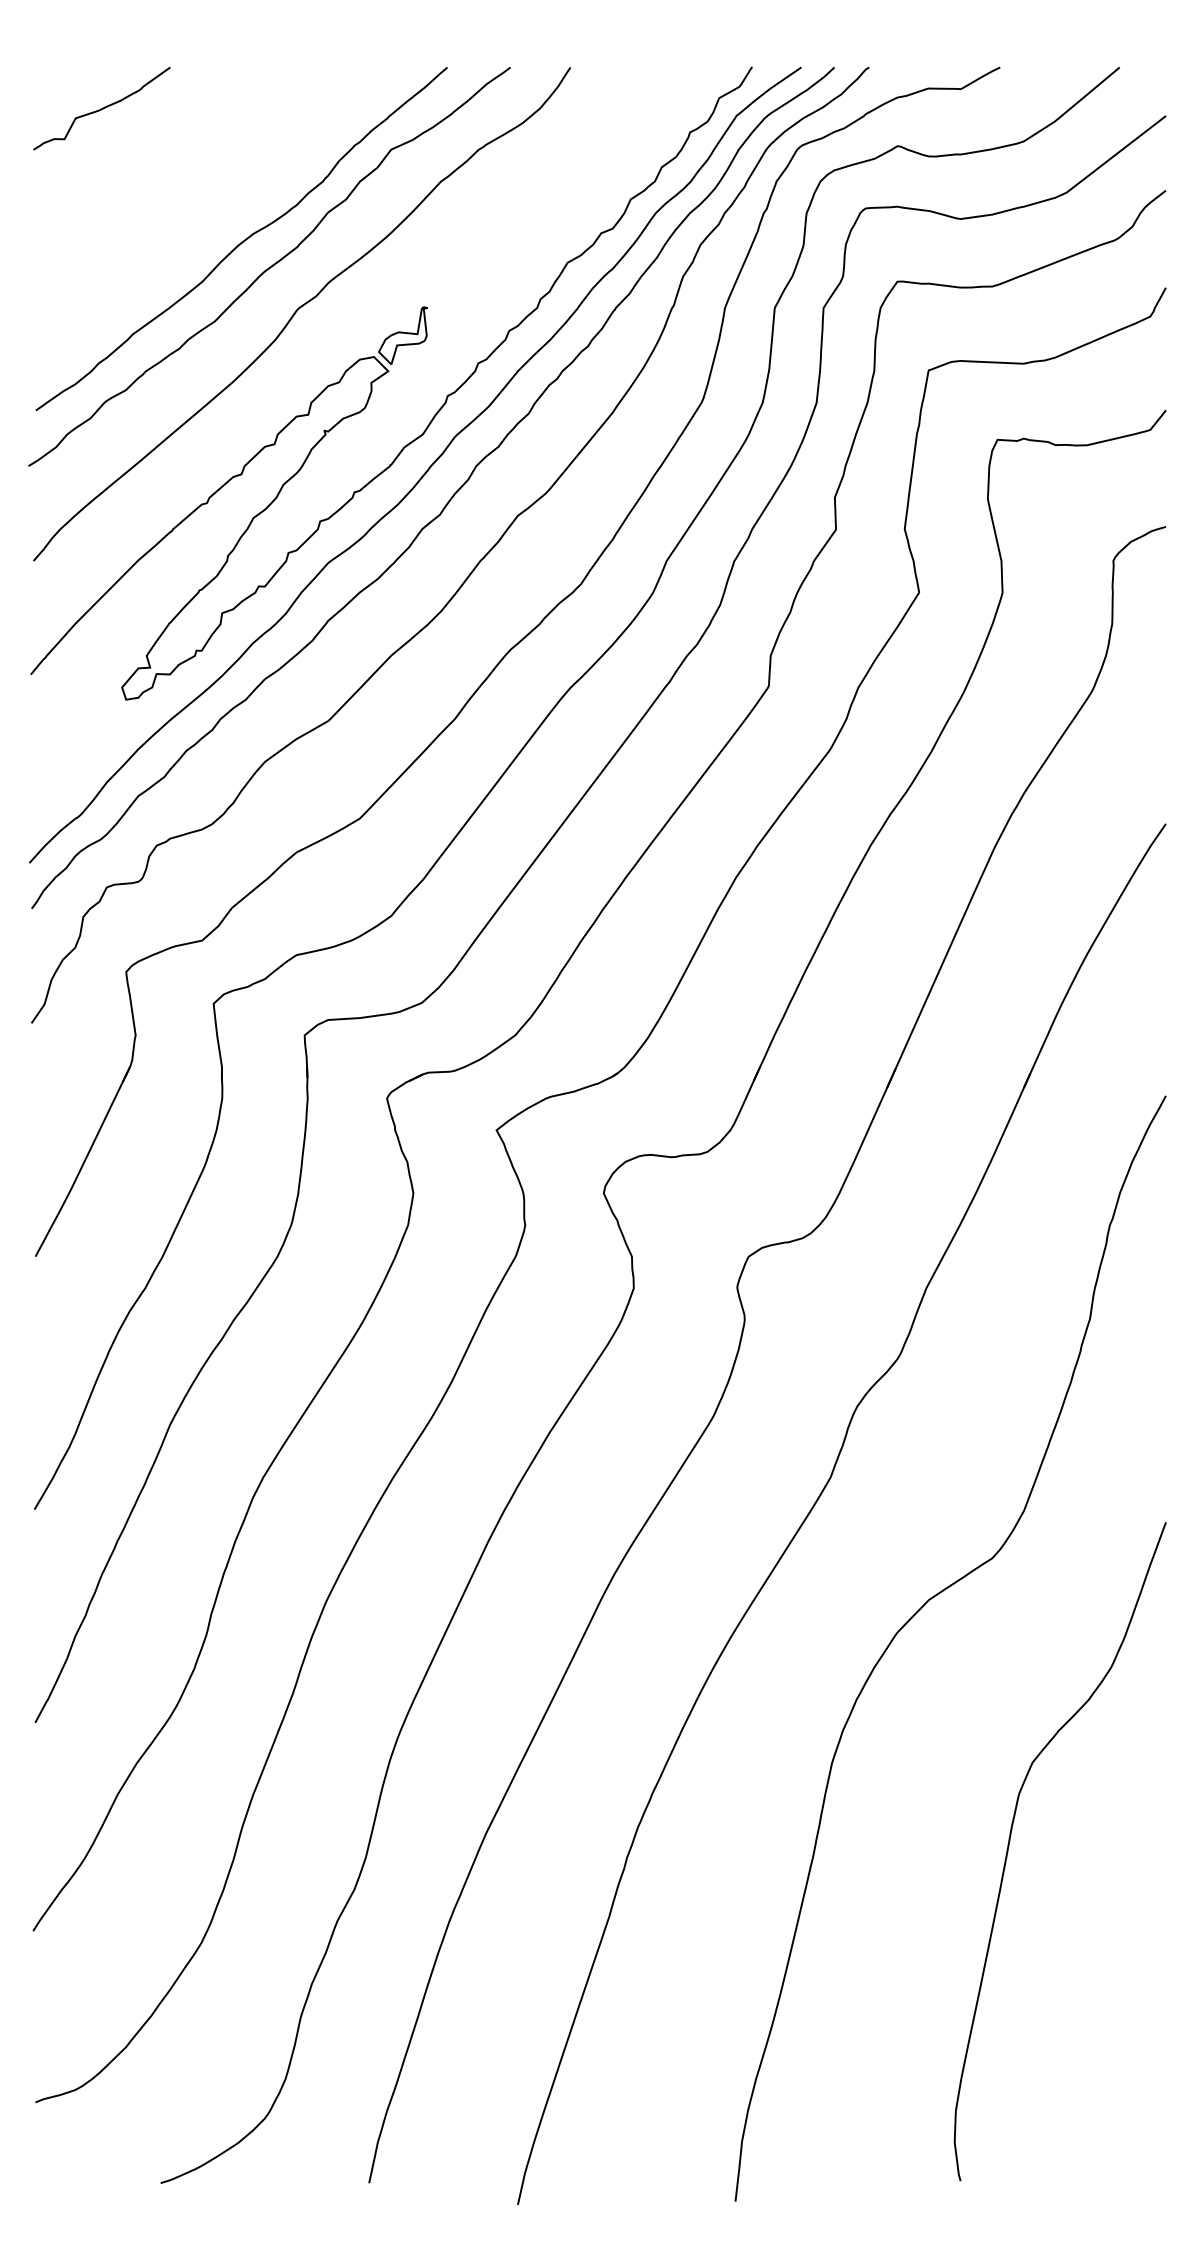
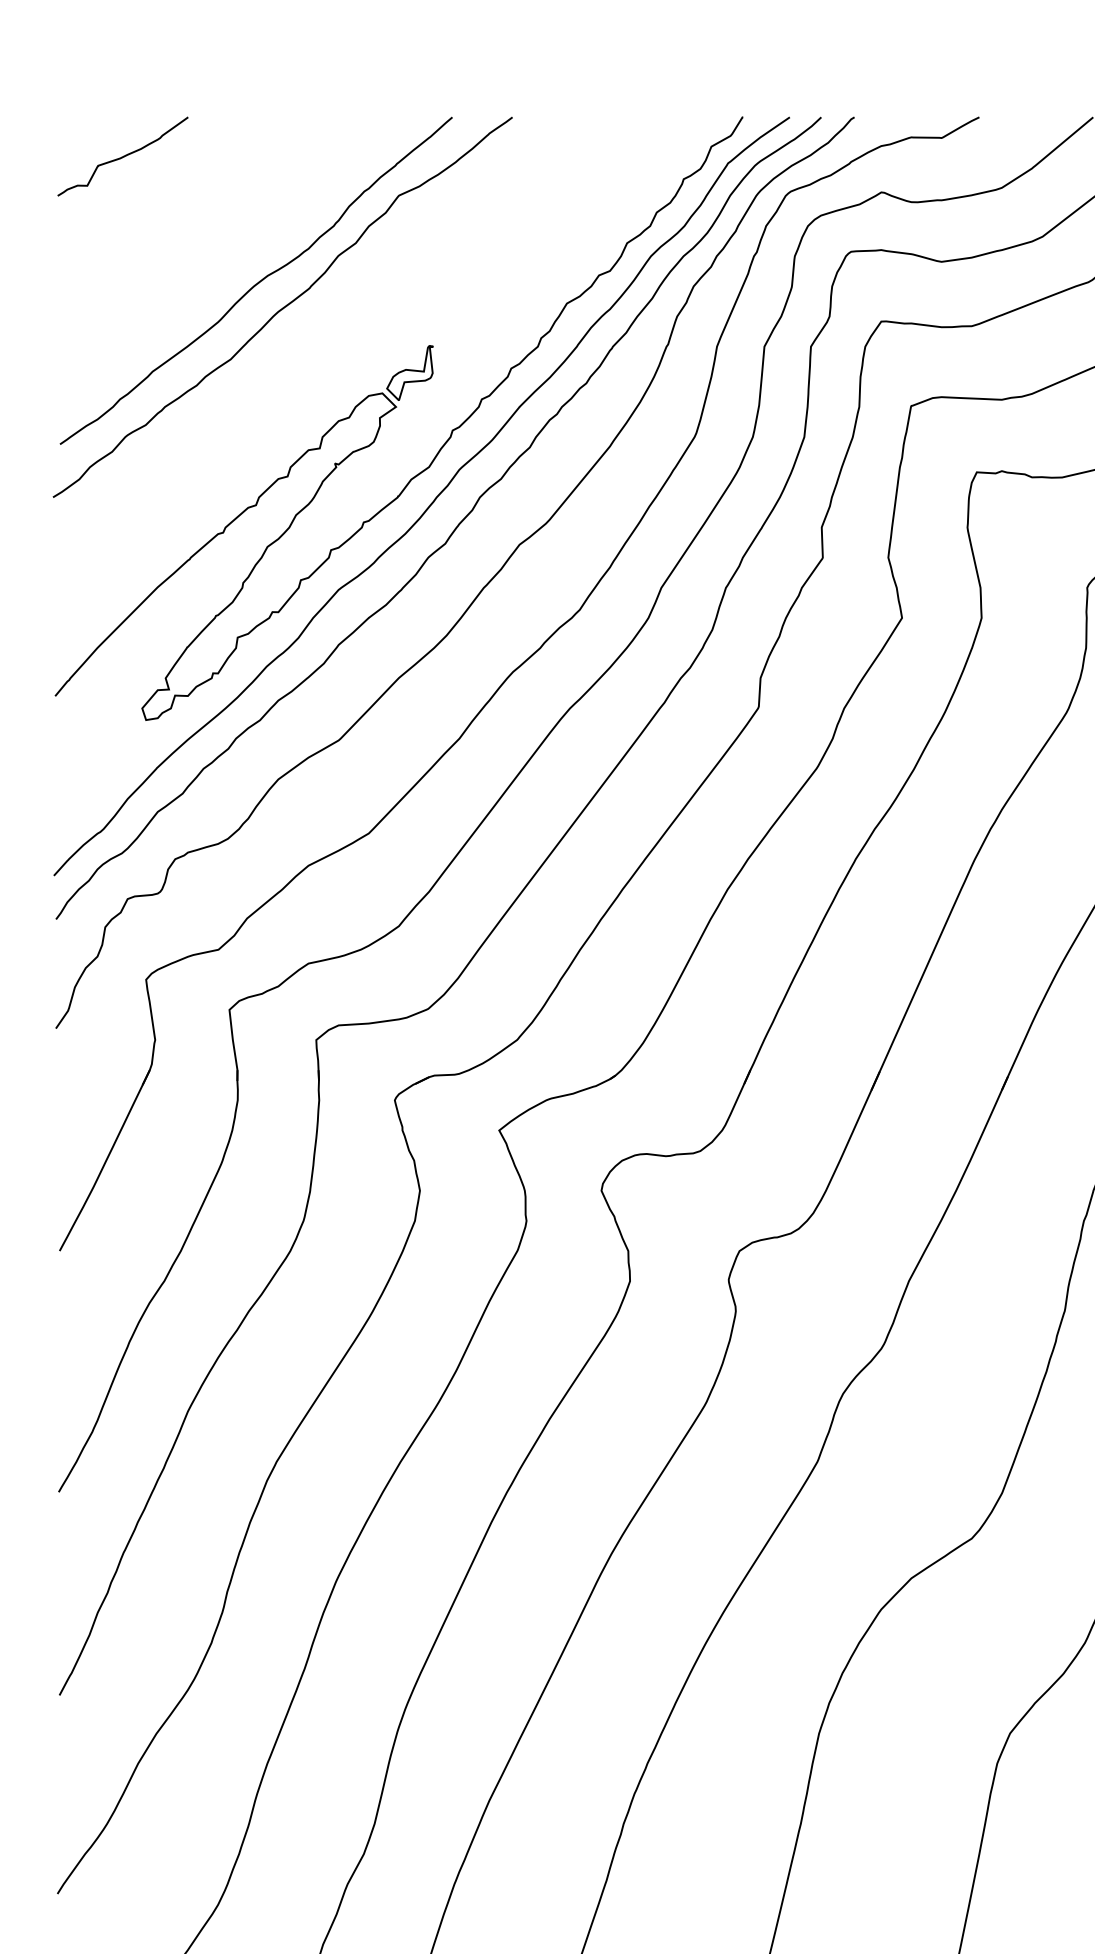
curve: (298, 310) -> (310, 349), removed

